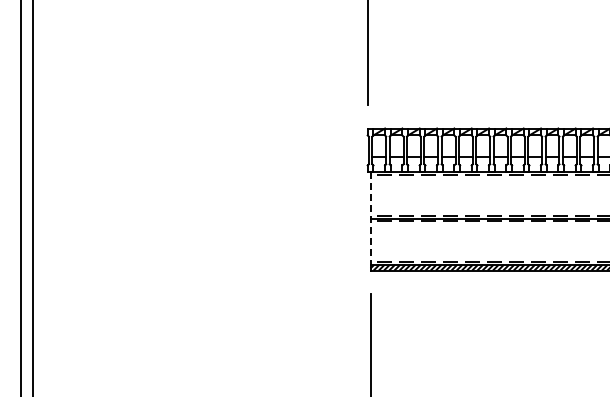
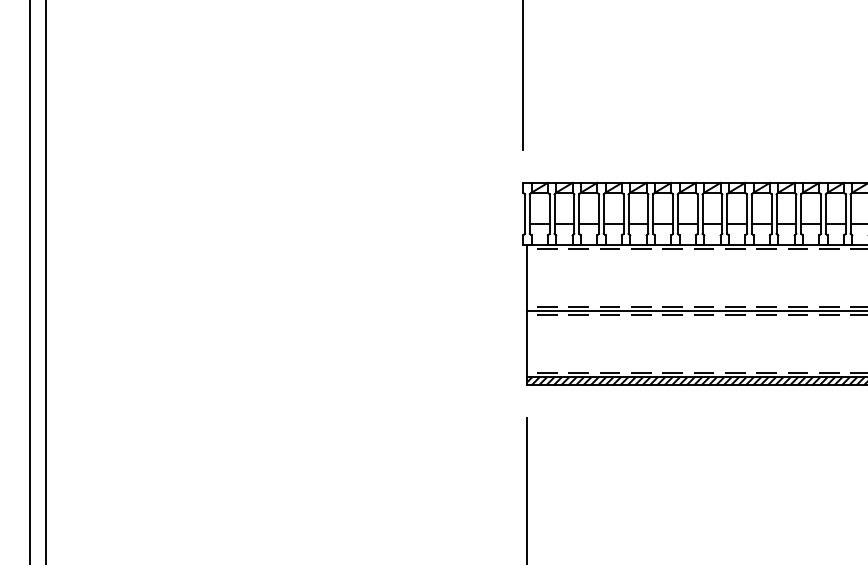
line: (370, 219) -> (527, 312), dashed -> solid

